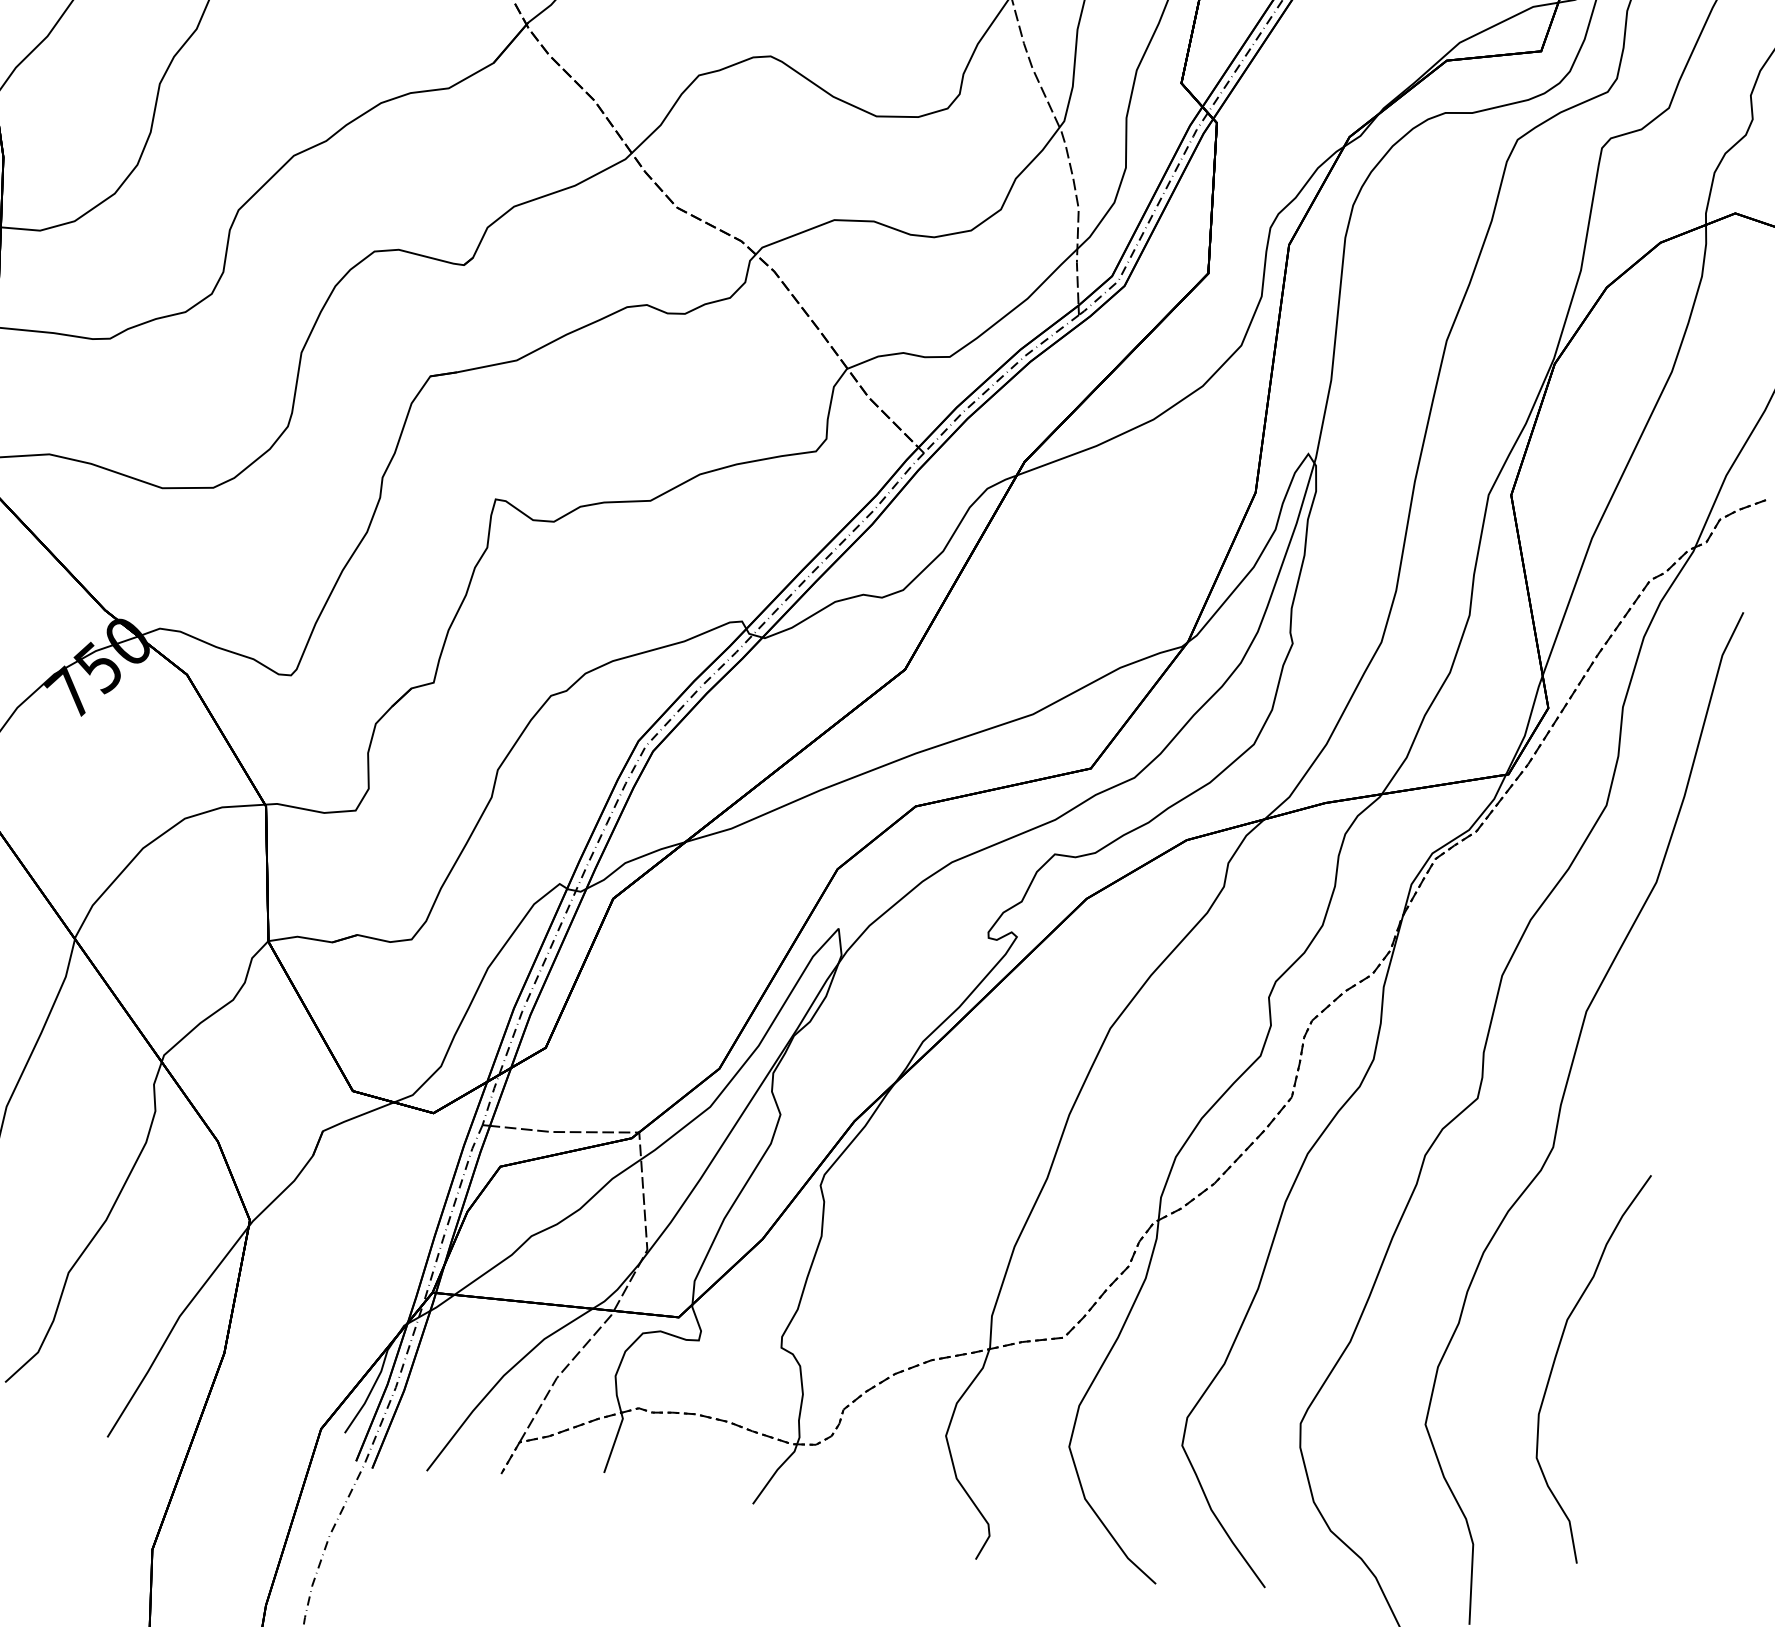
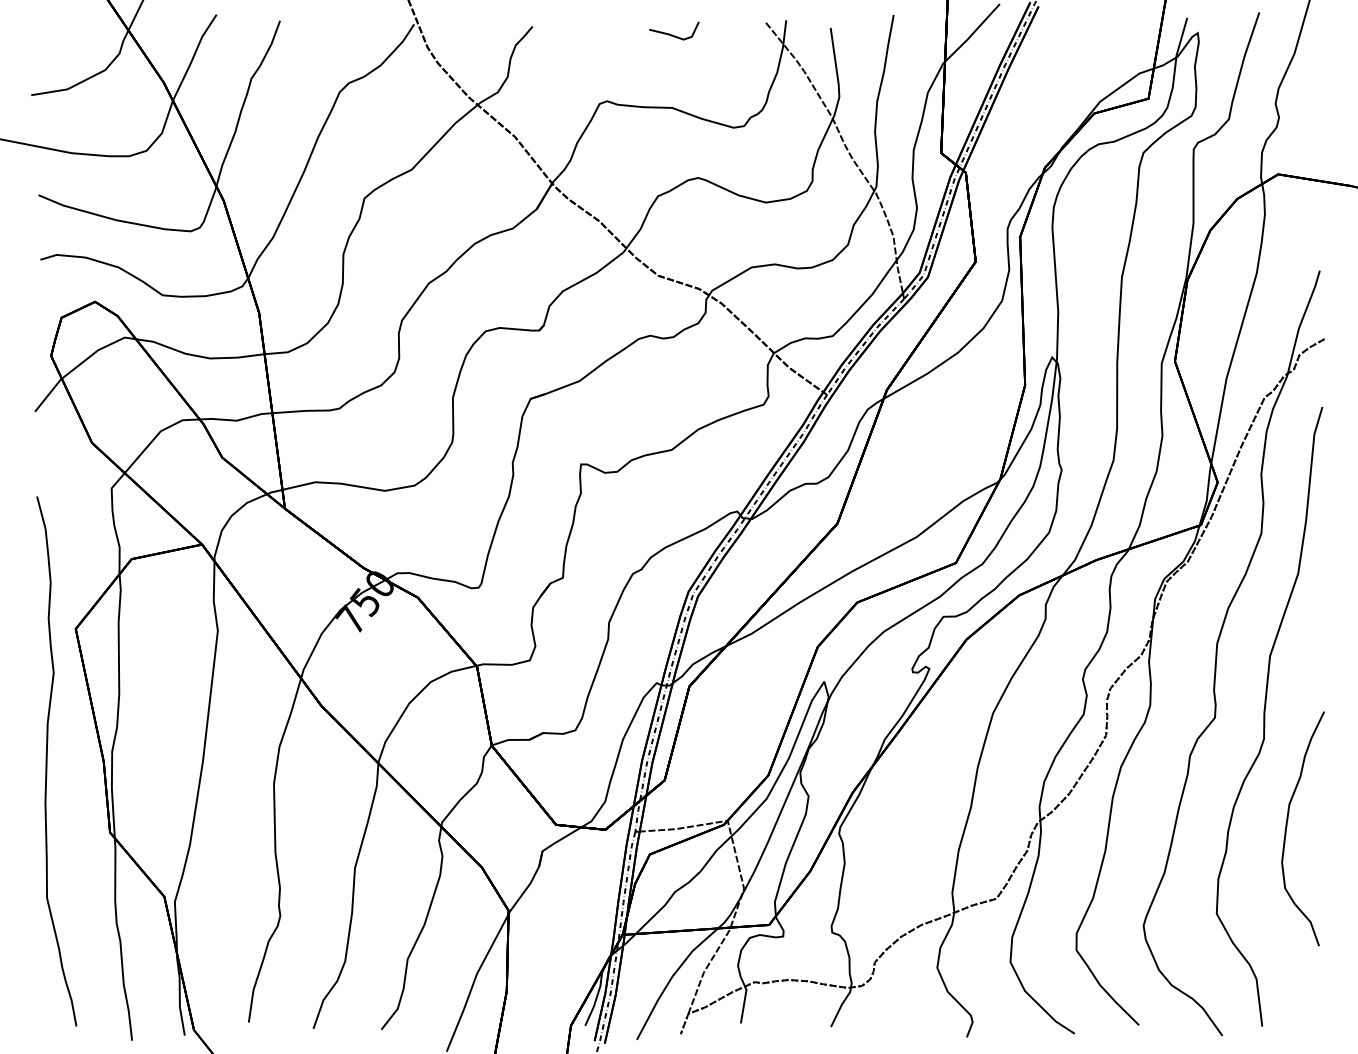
curve: (1557, 1357) -> (1287, 827), moved

